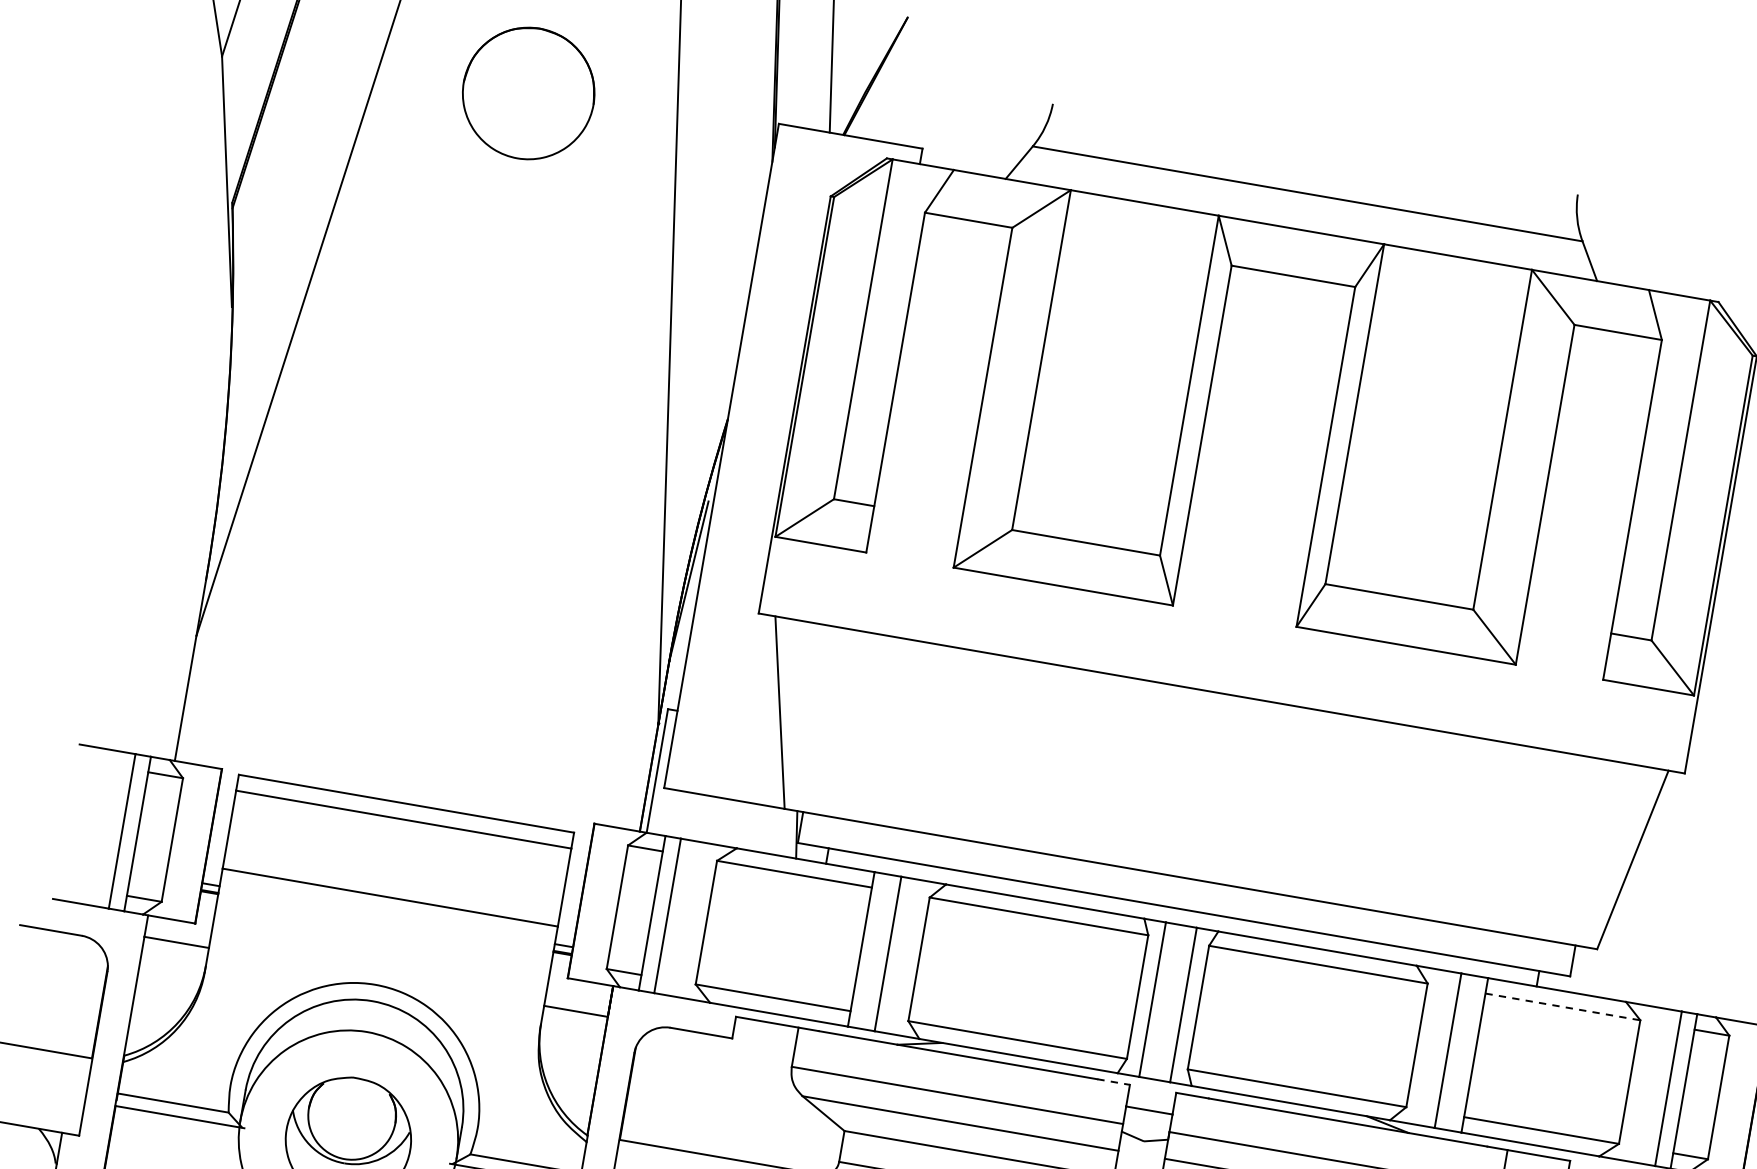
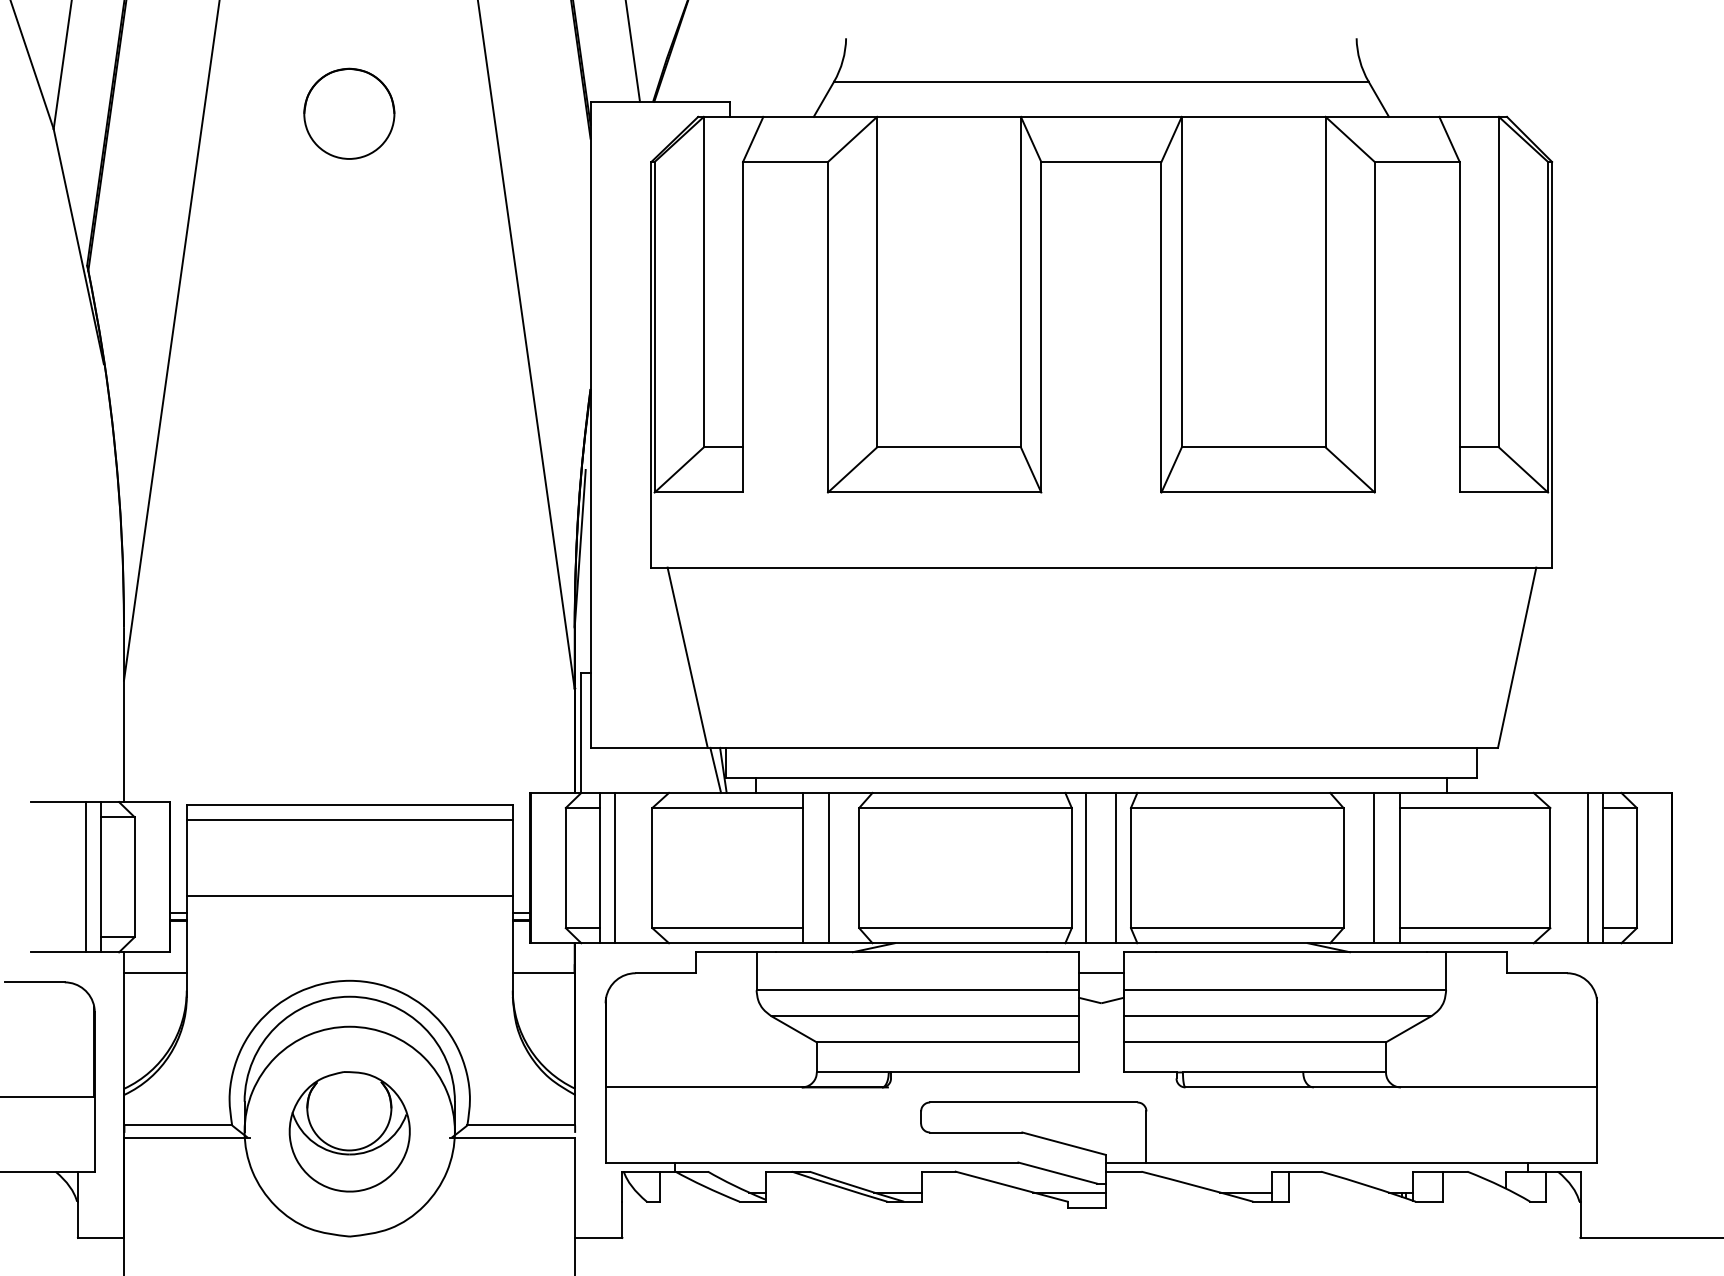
part: (528, 92) -> (349, 113), size x0.71
line: (788, 832) -> (715, 769), added
line: (1563, 1006) -> (1475, 807), dashed -> solid
line: (1114, 1082) -> (1063, 952), dashed -> solid

